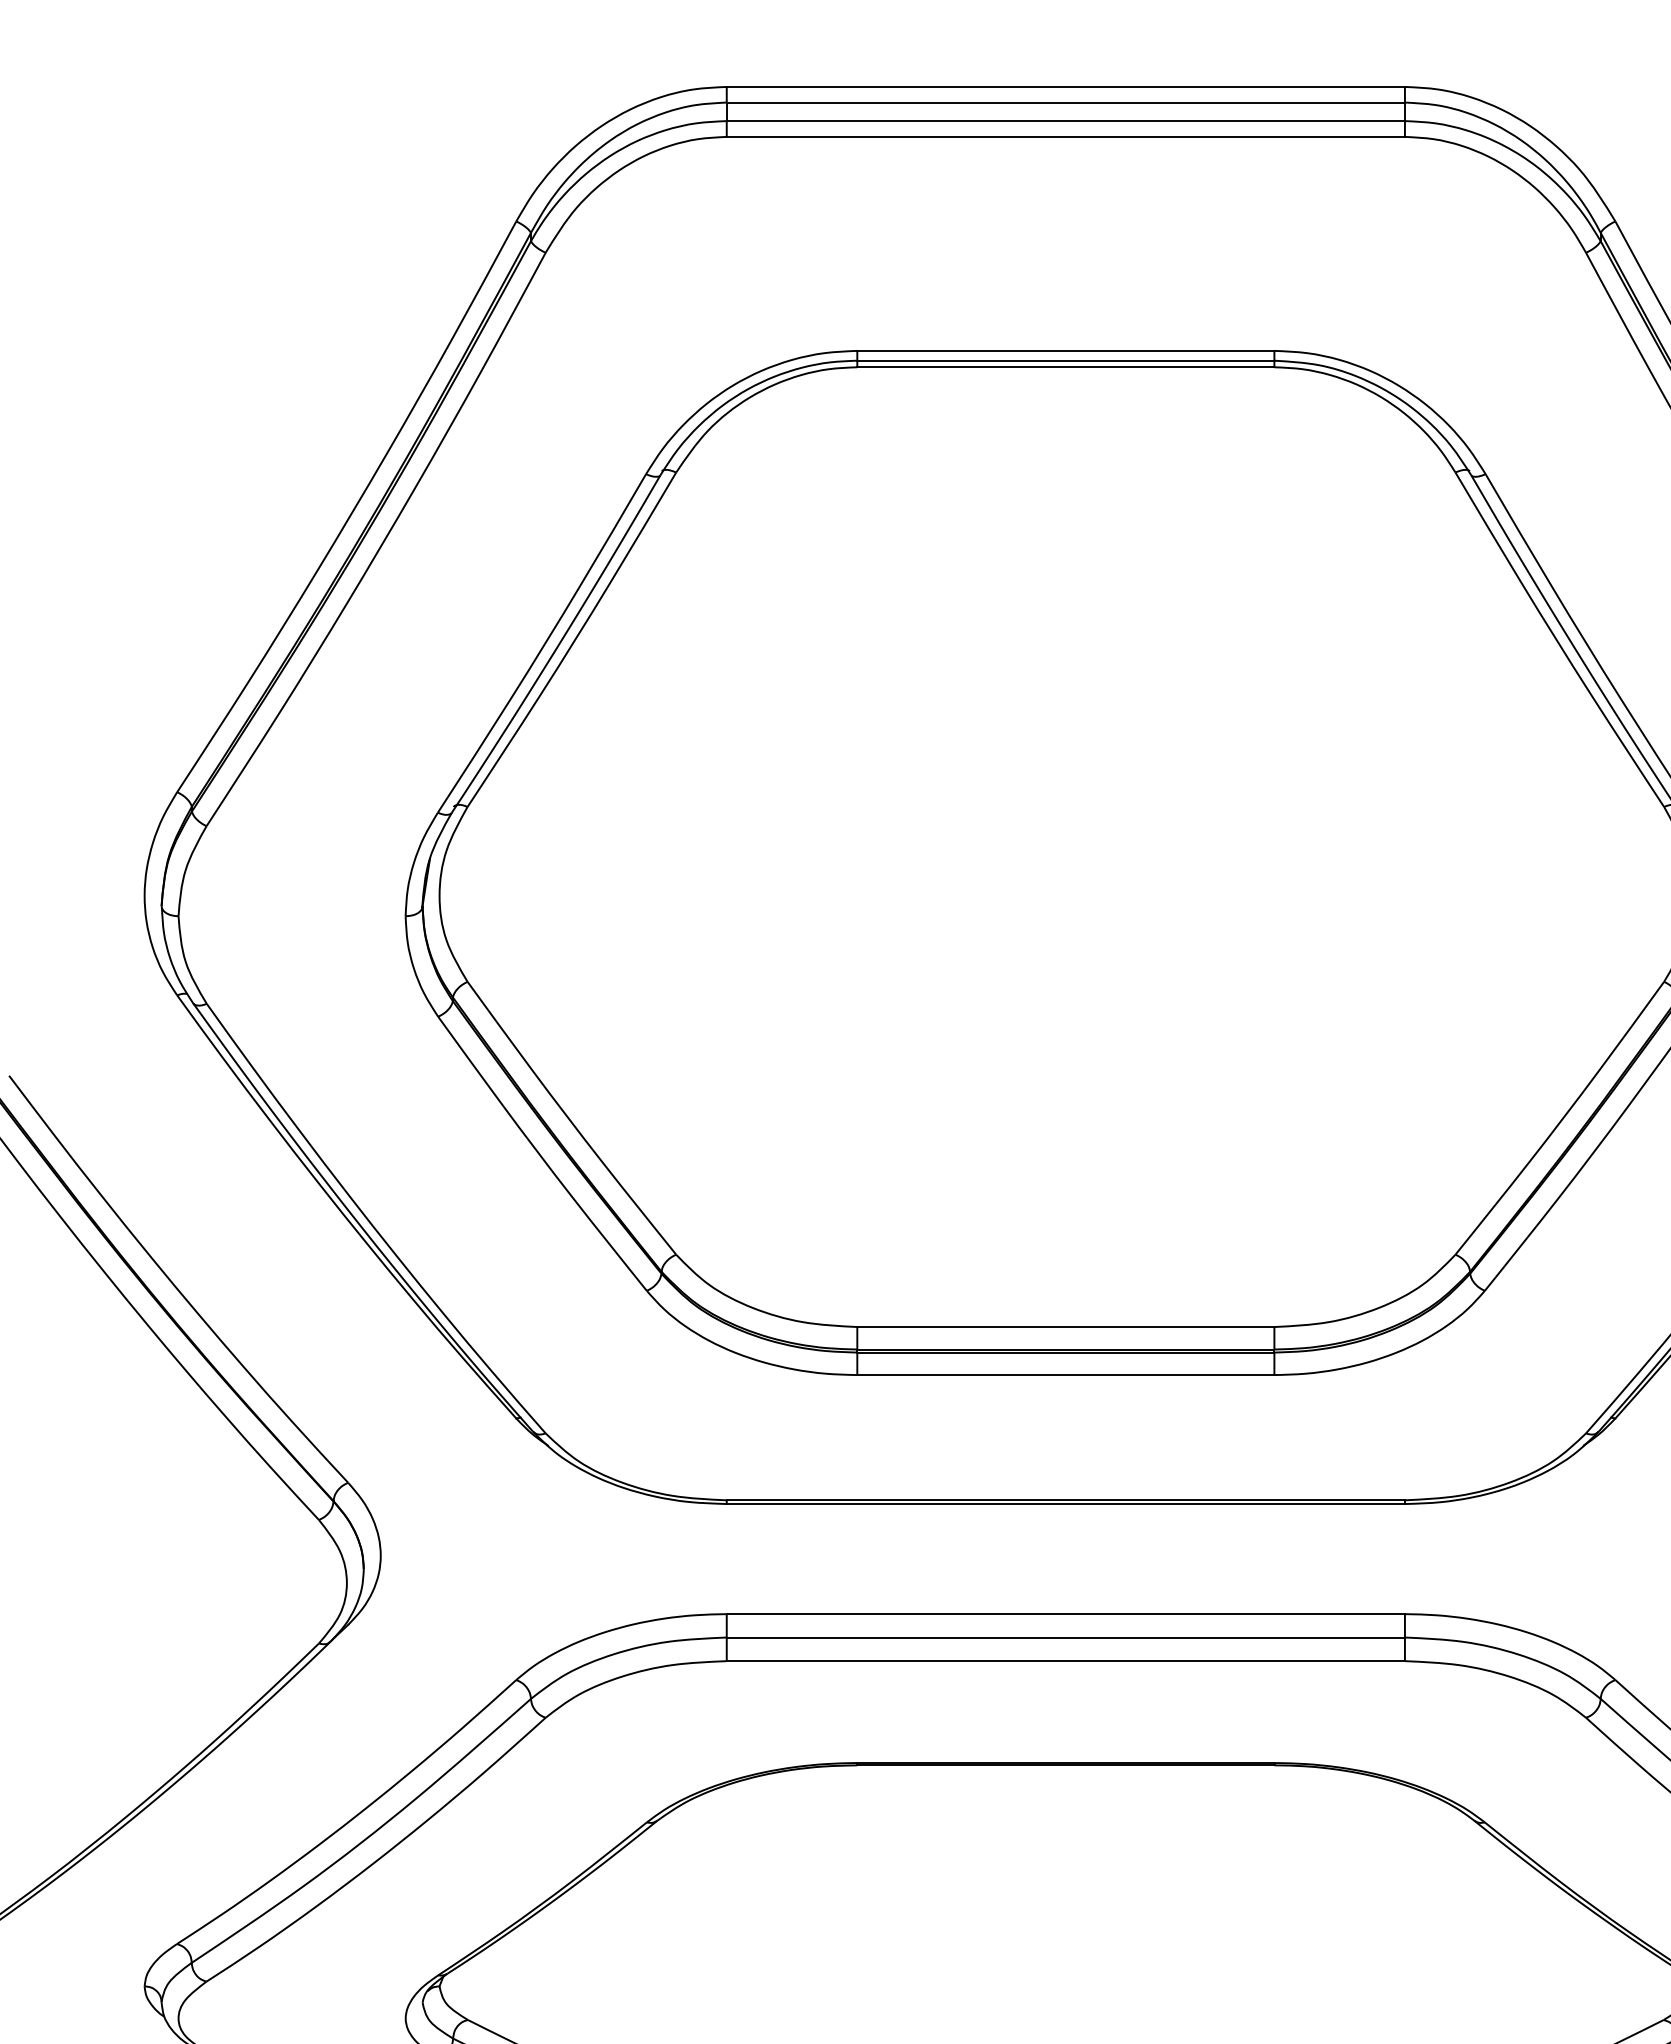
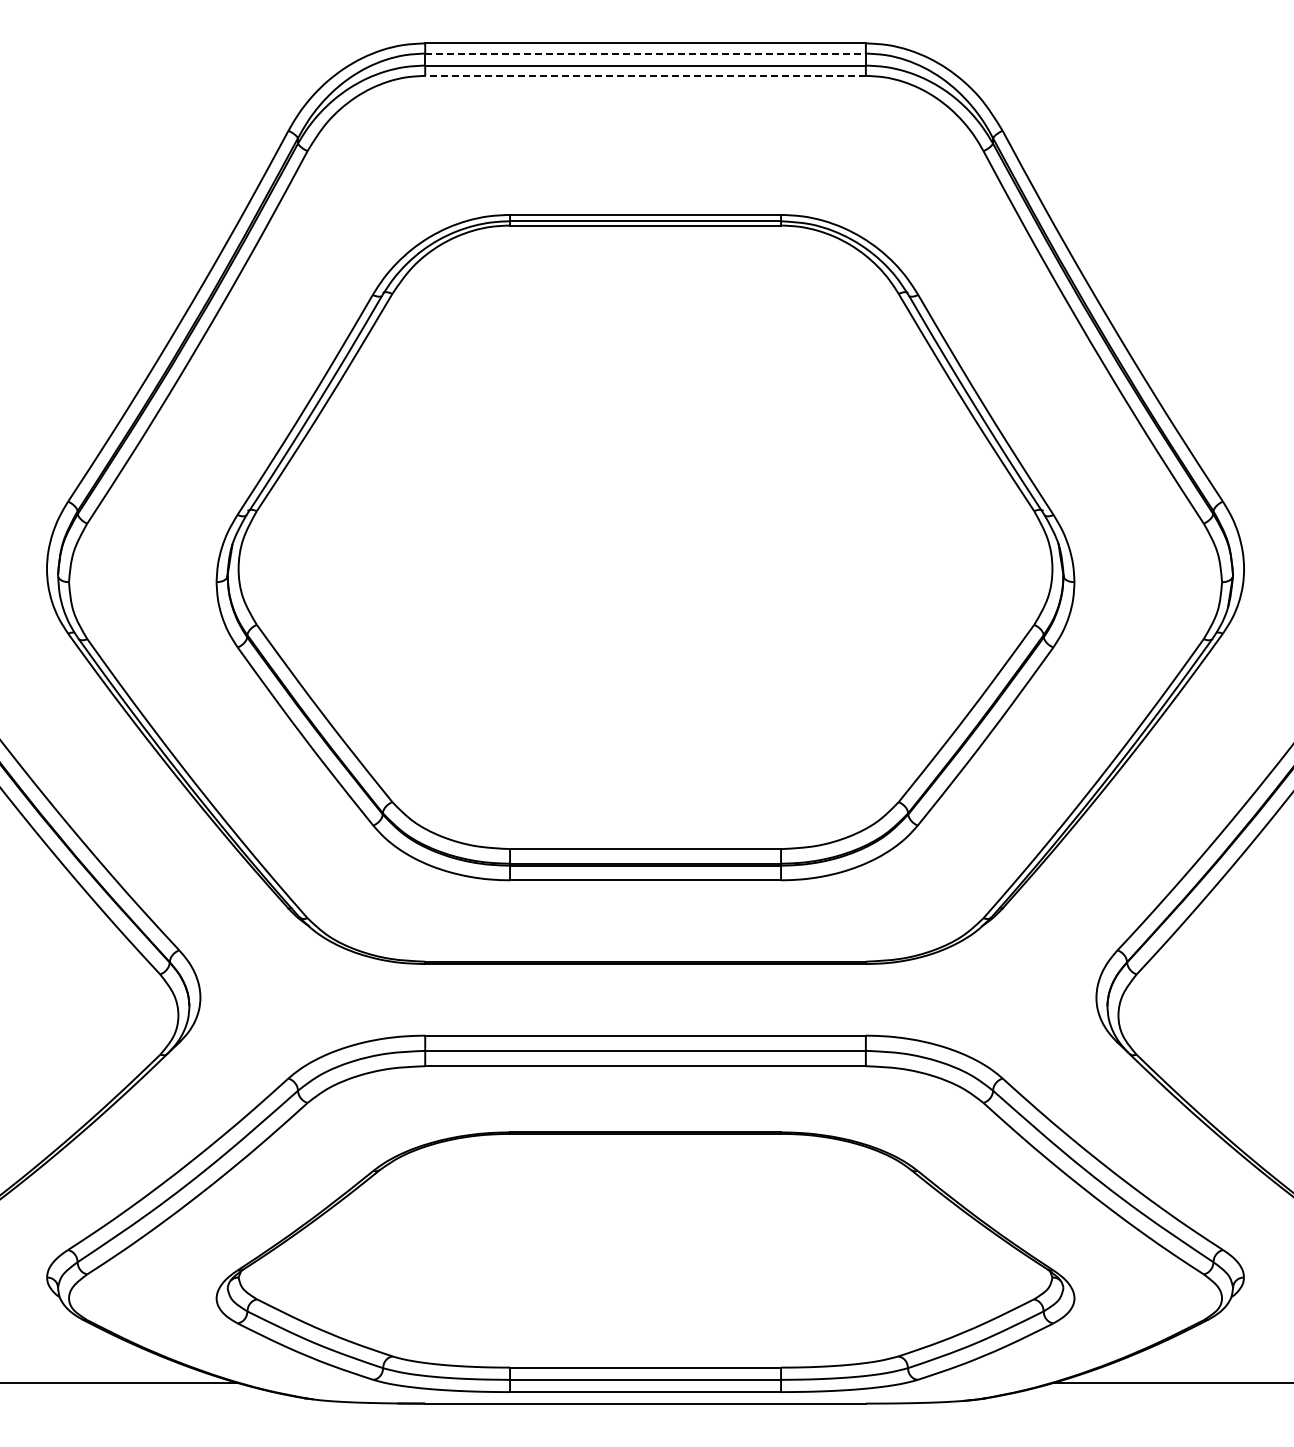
line: (1067, 102) -> (646, 53), solid -> dashed
line: (1065, 136) -> (645, 75), solid -> dashed

